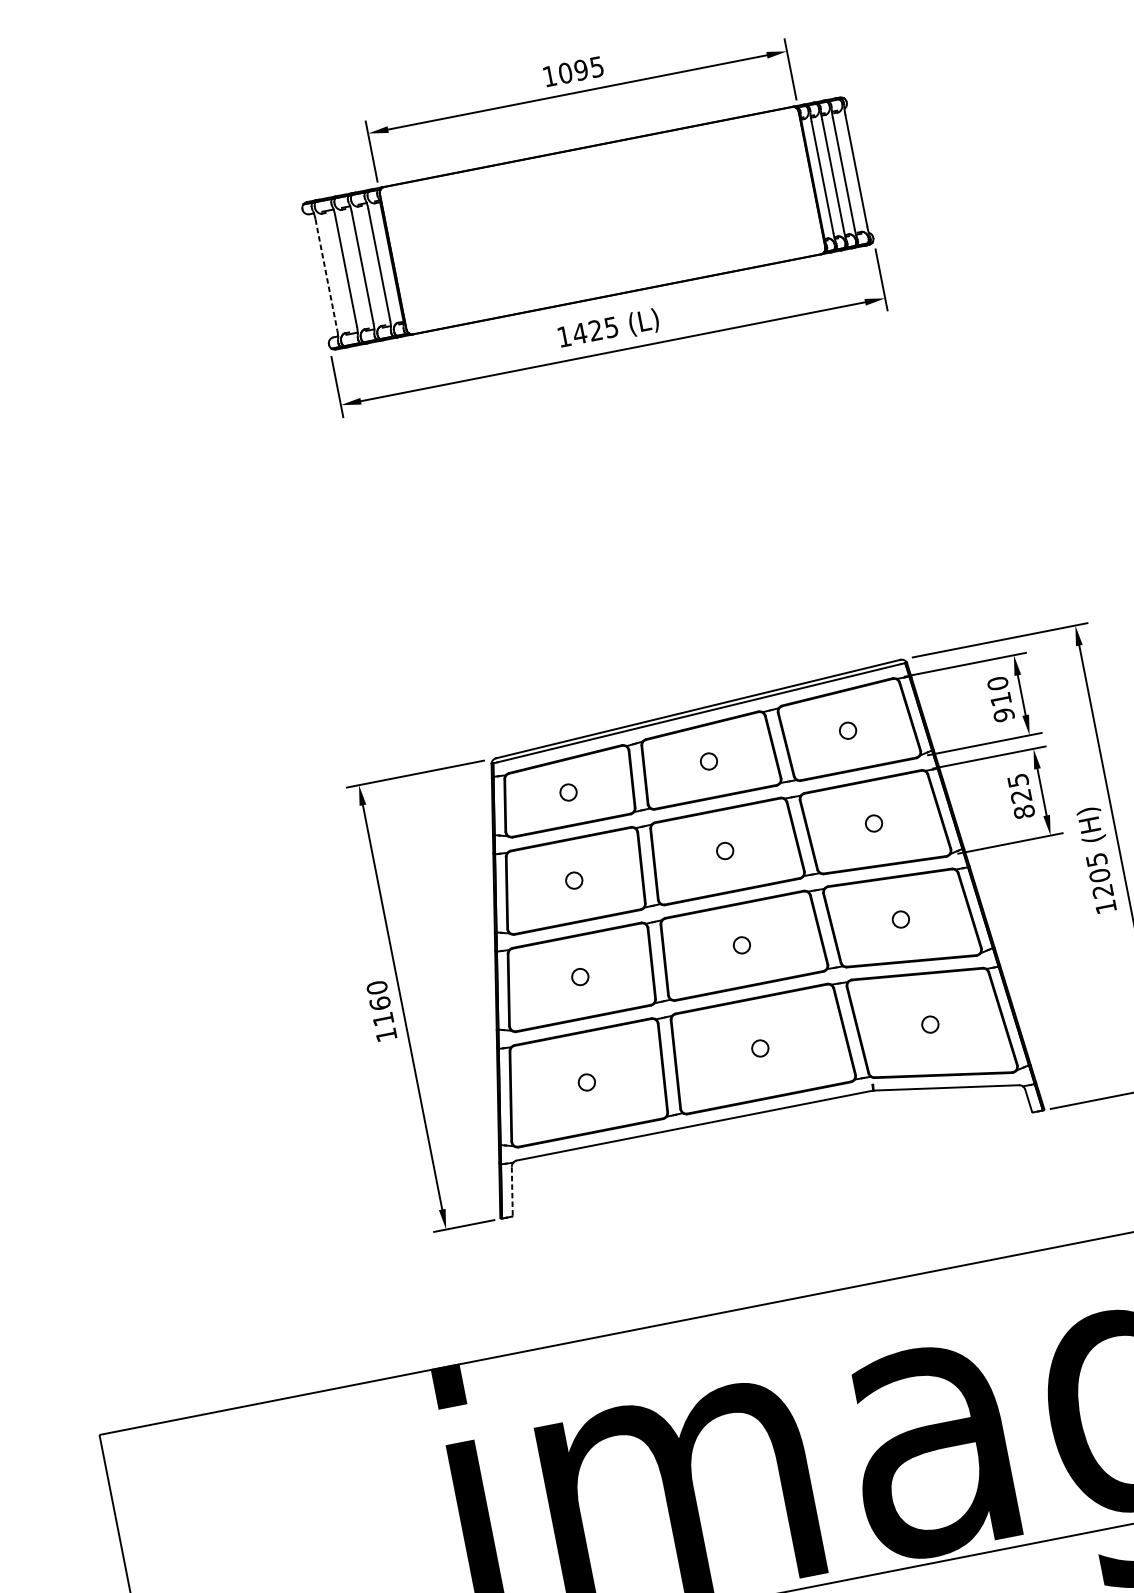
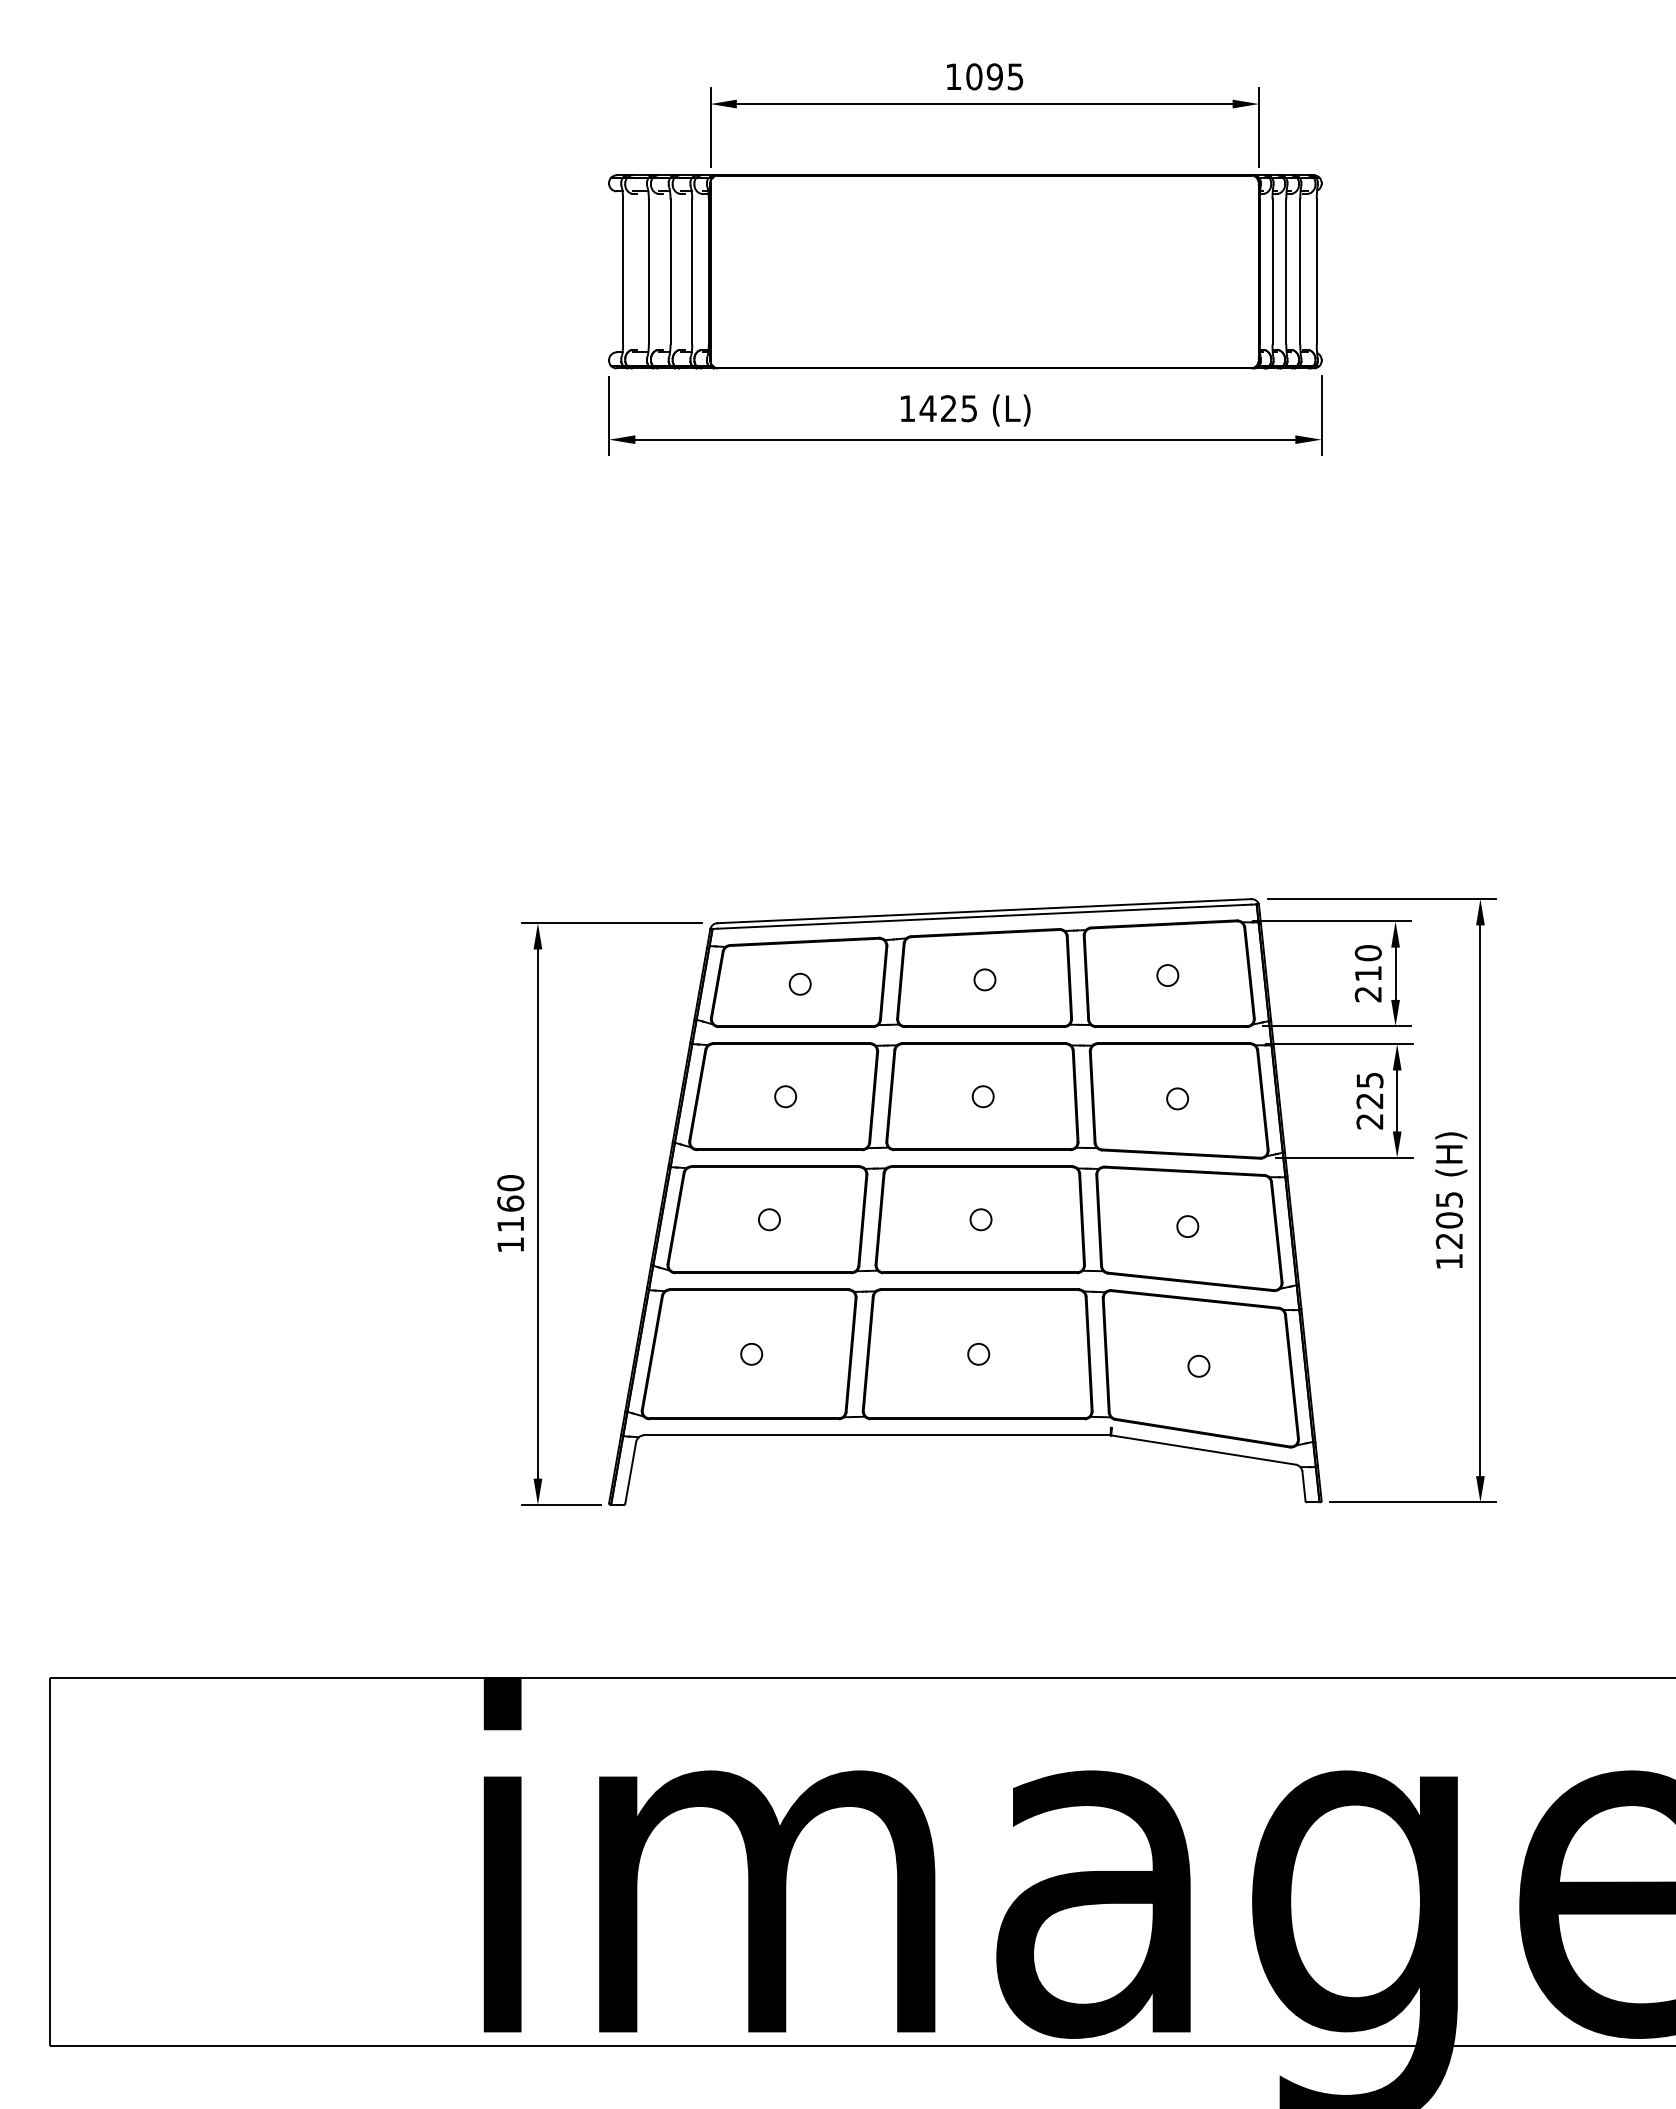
line: (326, 274) -> (623, 271), dashed -> solid
text: (1003, 715) -> (1367, 994), 910 -> 210
text: (1023, 812) -> (1369, 1121), 825 -> 225
line: (512, 1190) -> (630, 1472), dashed -> solid

